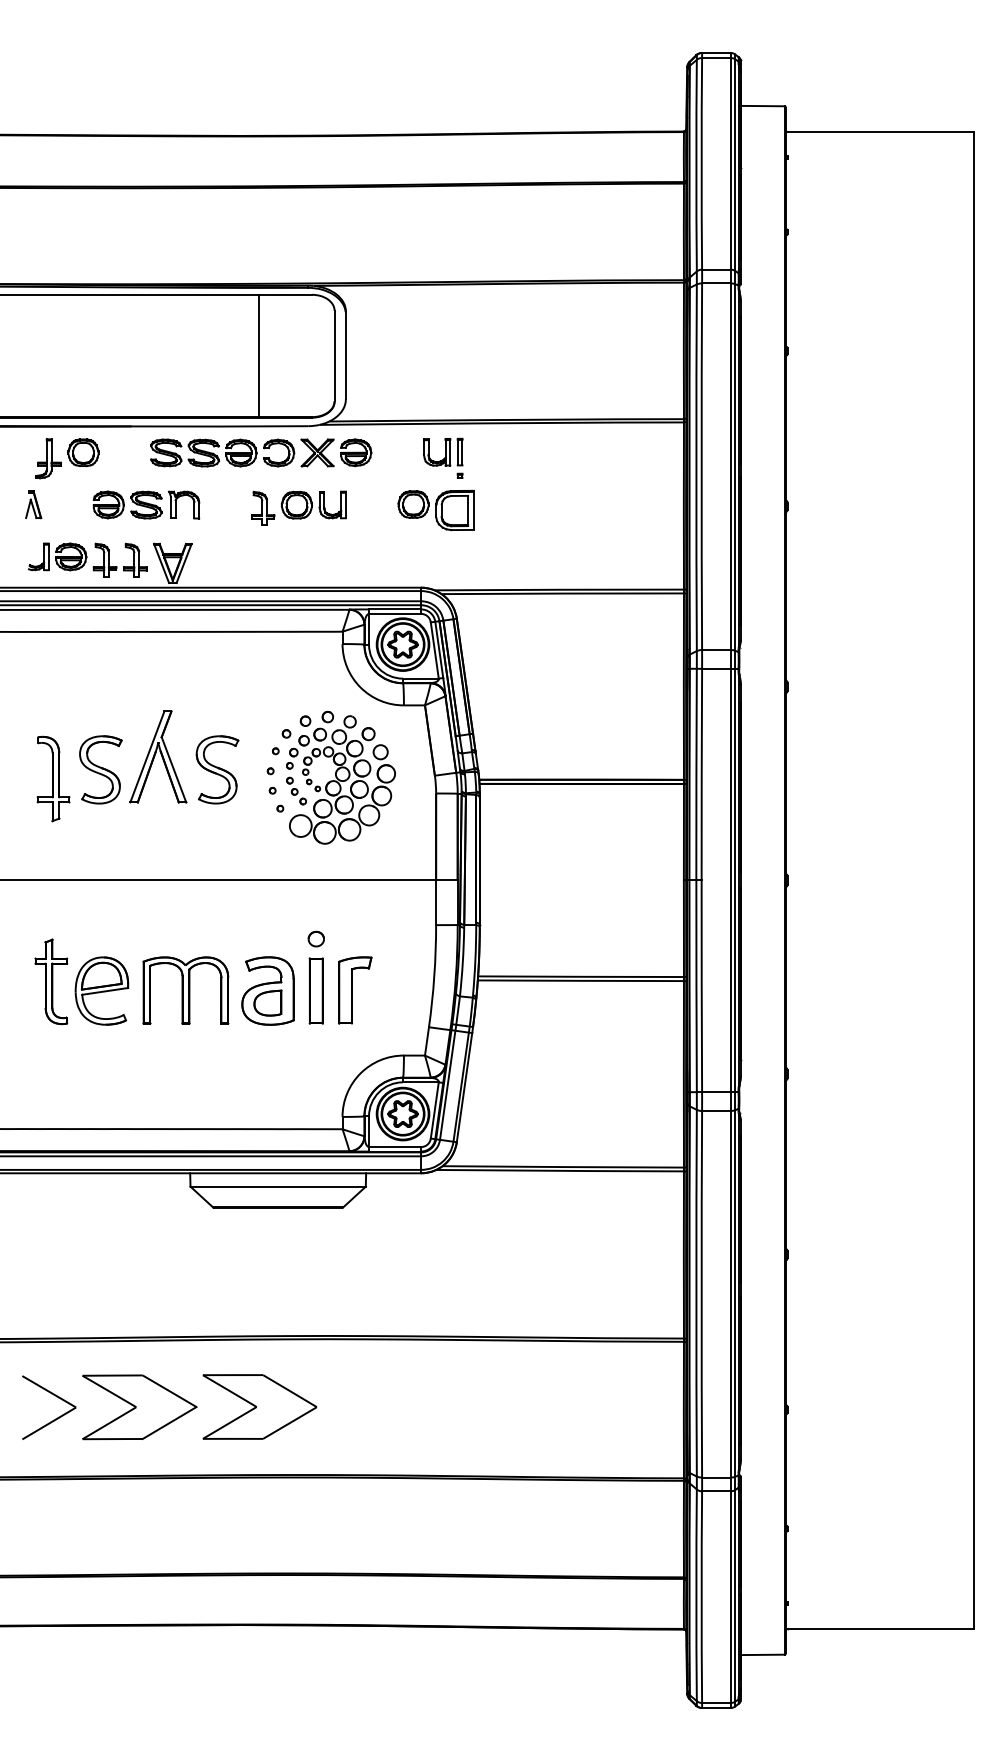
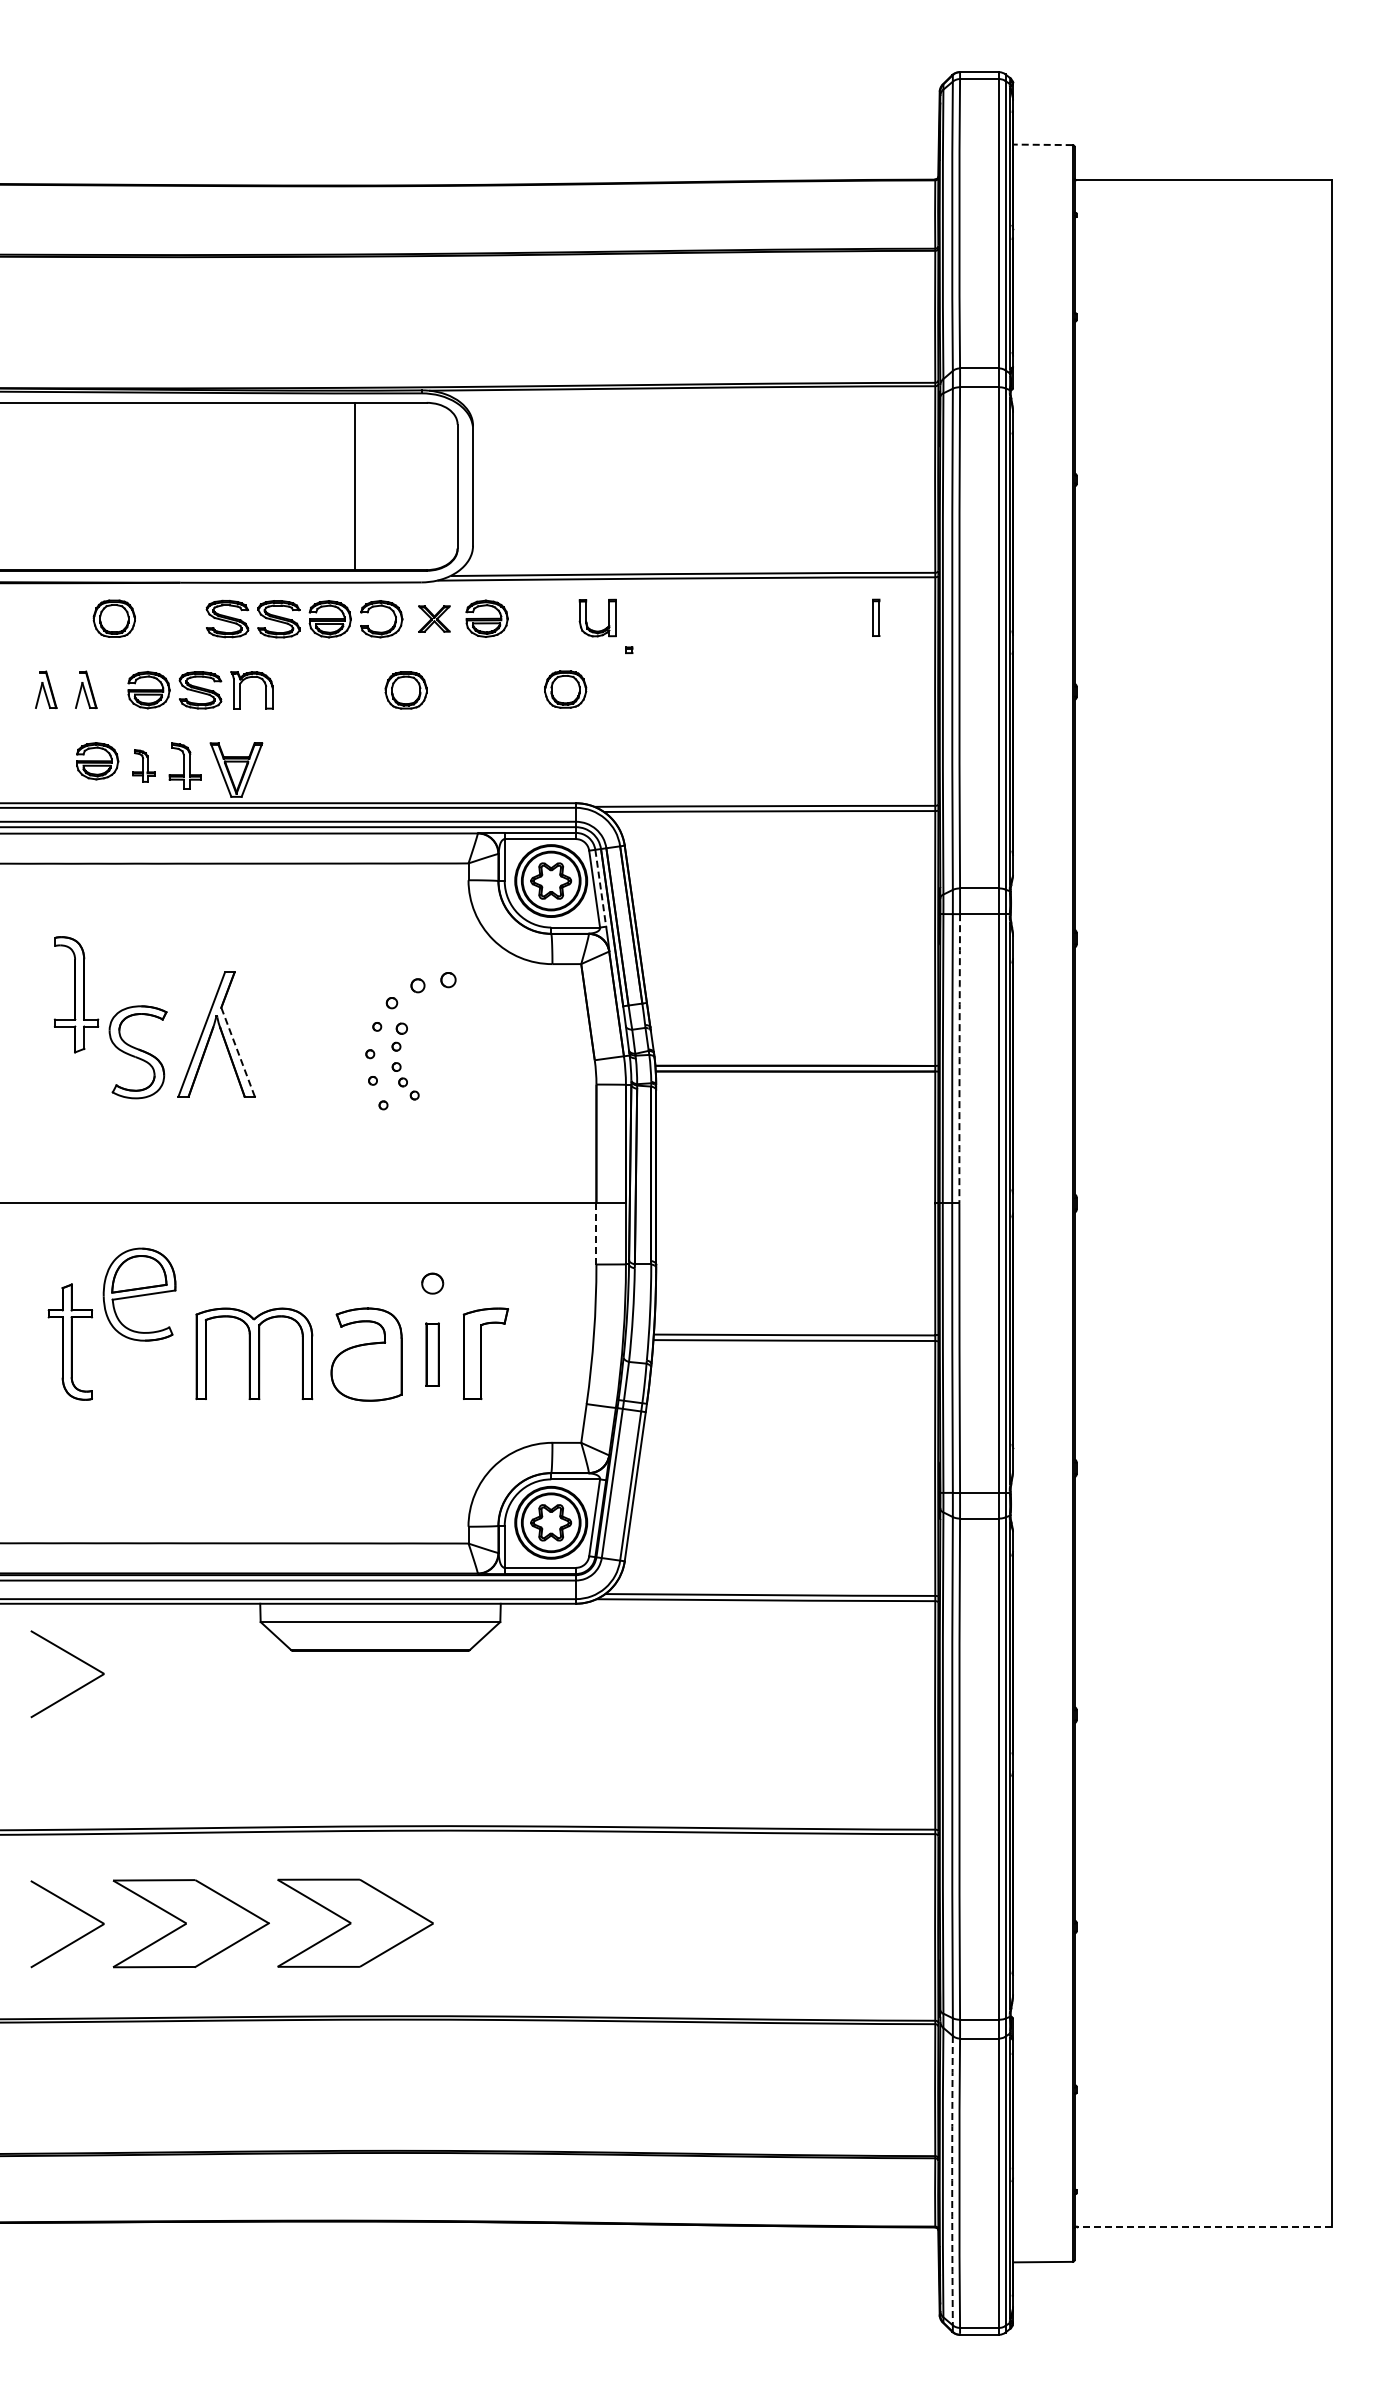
line: (762, 105) -> (1042, 144), solid -> dashed
part: (460, 451) -> (876, 617), moved
part: (317, 452) -> (434, 618), size x0.7
part: (48, 458) -> (66, 626), removed
part: (63, 504) -> (86, 689), added
part: (324, 505) -> (444, 690), removed
part: (263, 508) -> (360, 694), removed
part: (454, 510) -> (621, 697), removed
part: (43, 557) -> (59, 761), removed
part: (104, 560) -> (143, 765), size x0.7
line: (439, 650) -> (600, 888), solid -> dashed
line: (174, 770) -> (238, 1052), solid -> dashed
part: (217, 770) -> (297, 1052), removed
arc: (701, 774) -> (959, 1058), solid -> dashed
part: (53, 778) -> (76, 994), moved
part: (342, 780) -> (468, 1066), removed
line: (436, 903) -> (596, 1234), solid -> dashed
part: (101, 990) -> (139, 1294), moved
part: (316, 990) -> (432, 1354), size x0.7
part: (267, 1003) -> (366, 1371), removed
part: (56, 1235) -> (77, 1688), added
arc: (696, 1595) -> (952, 2180), solid -> dashed
line: (880, 1628) -> (1204, 2226), solid -> dashed

